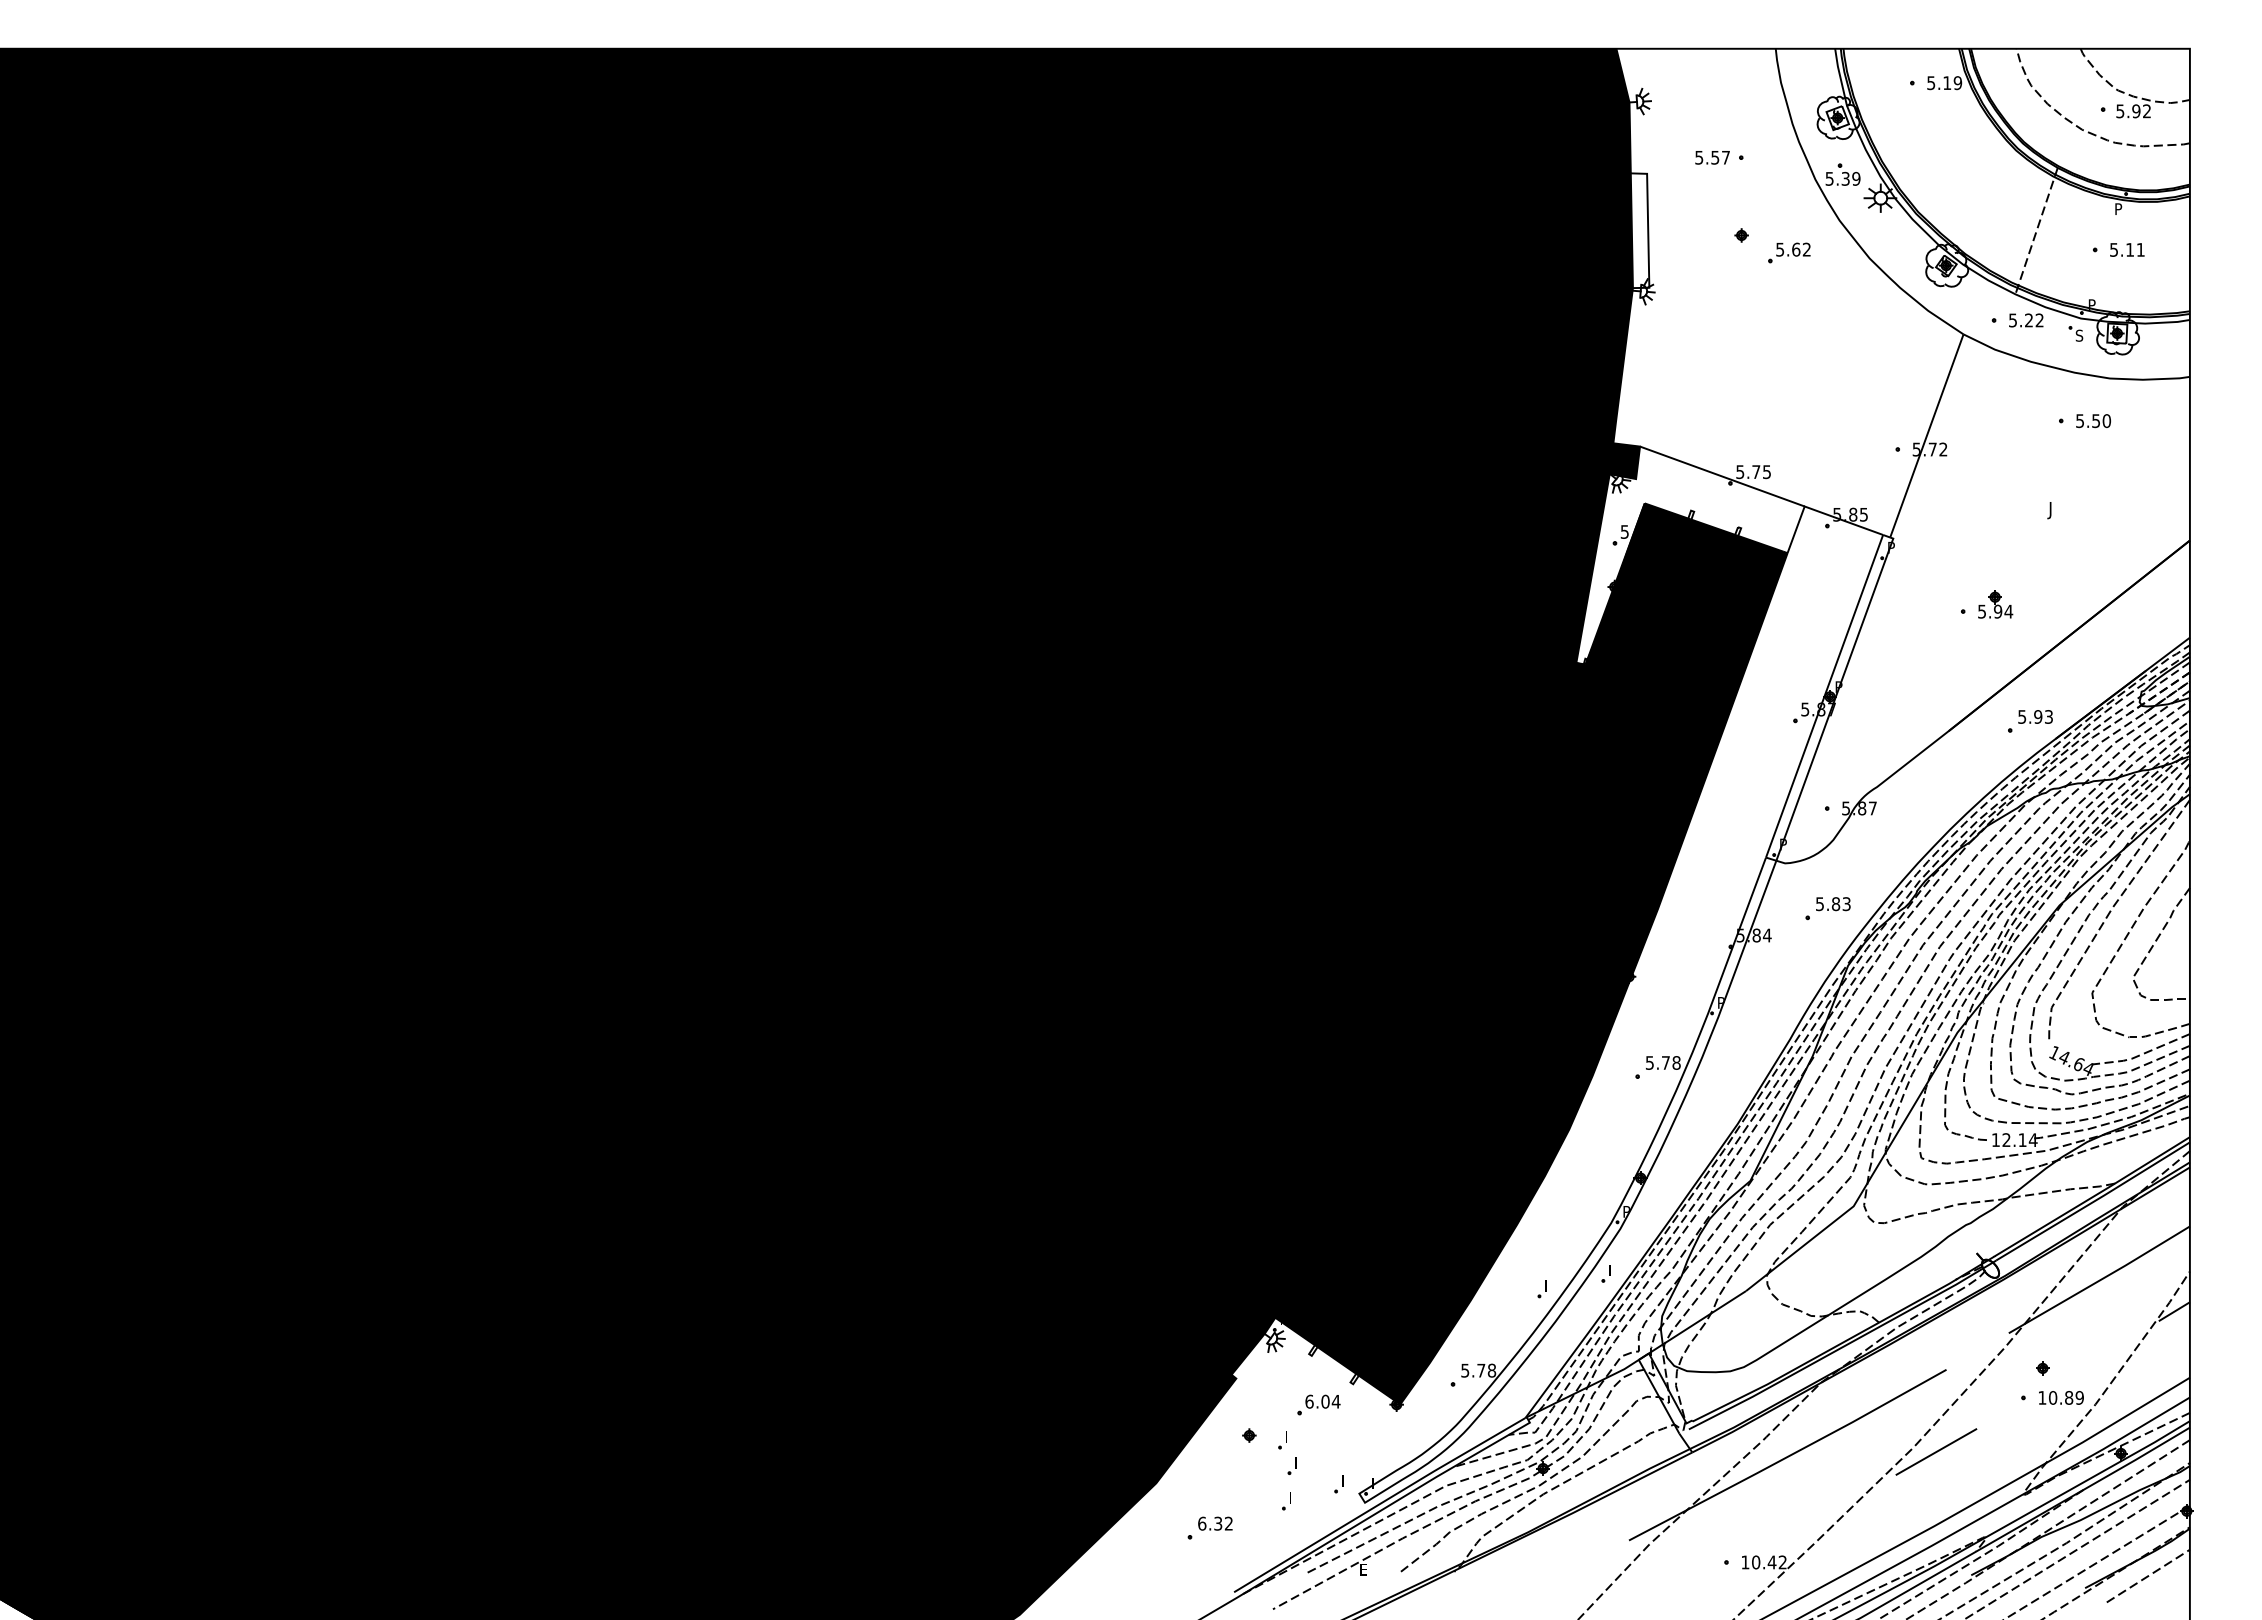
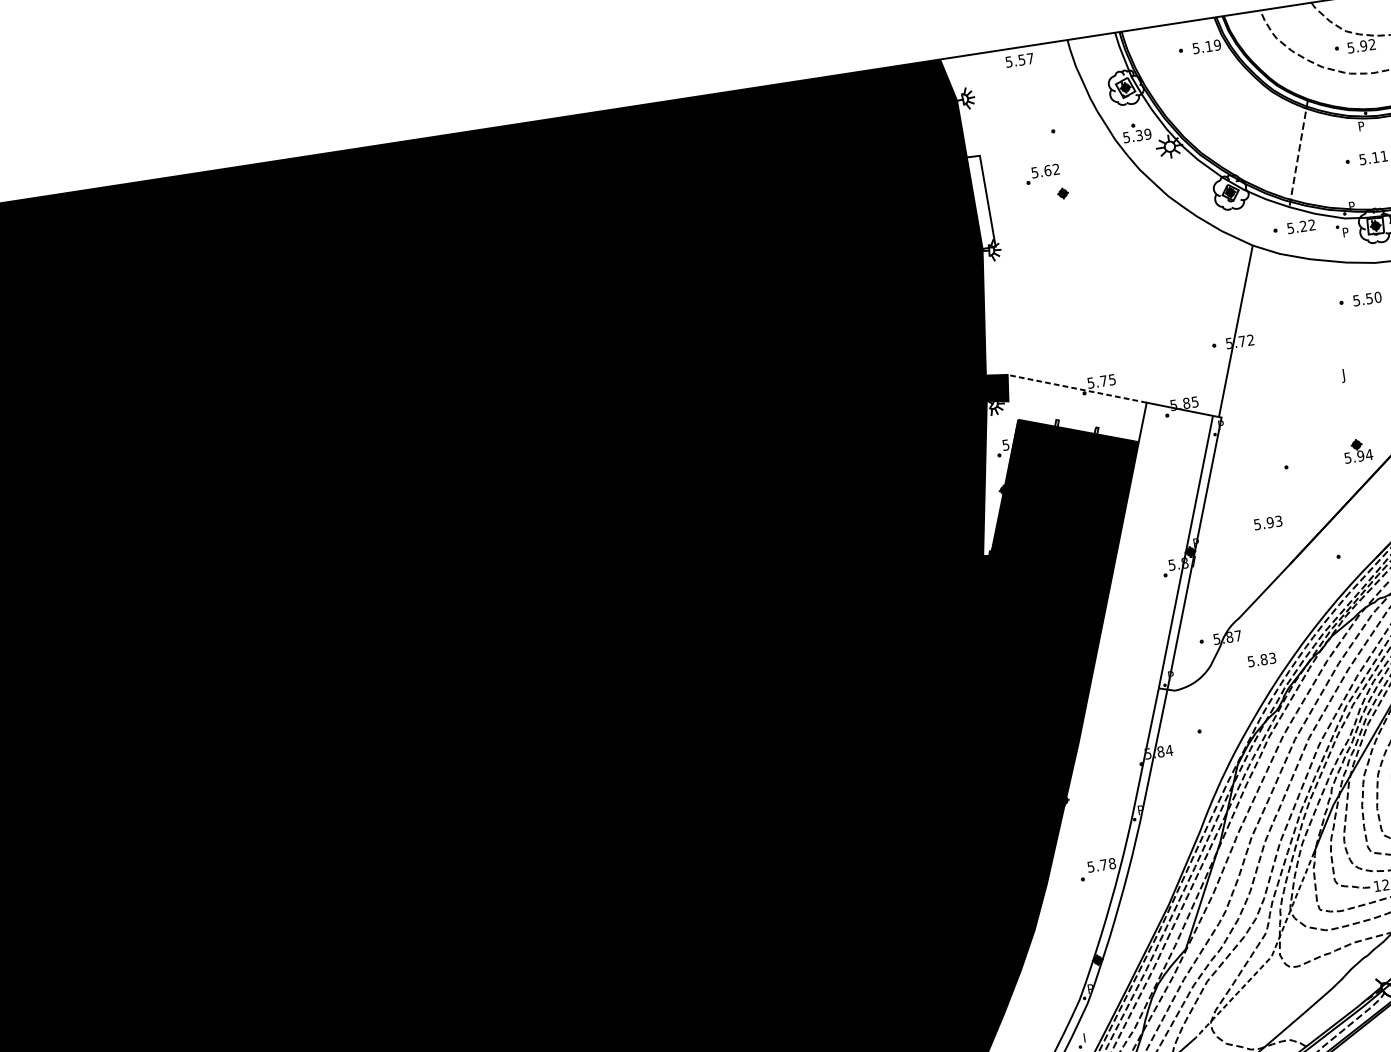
text: (1712, 157) -> (1019, 60), moved
part: (1789, 252) -> (1042, 173), moved
text: (2079, 335) -> (1345, 232), S -> P
line: (1722, 476) -> (1077, 388), solid -> dashed
part: (1995, 604) -> (1357, 450), moved
text: (2035, 716) -> (1268, 522), moved
text: (1833, 904) -> (1262, 660), moved
line: (1853, 1206) -> (1271, 956), solid -> dashed

